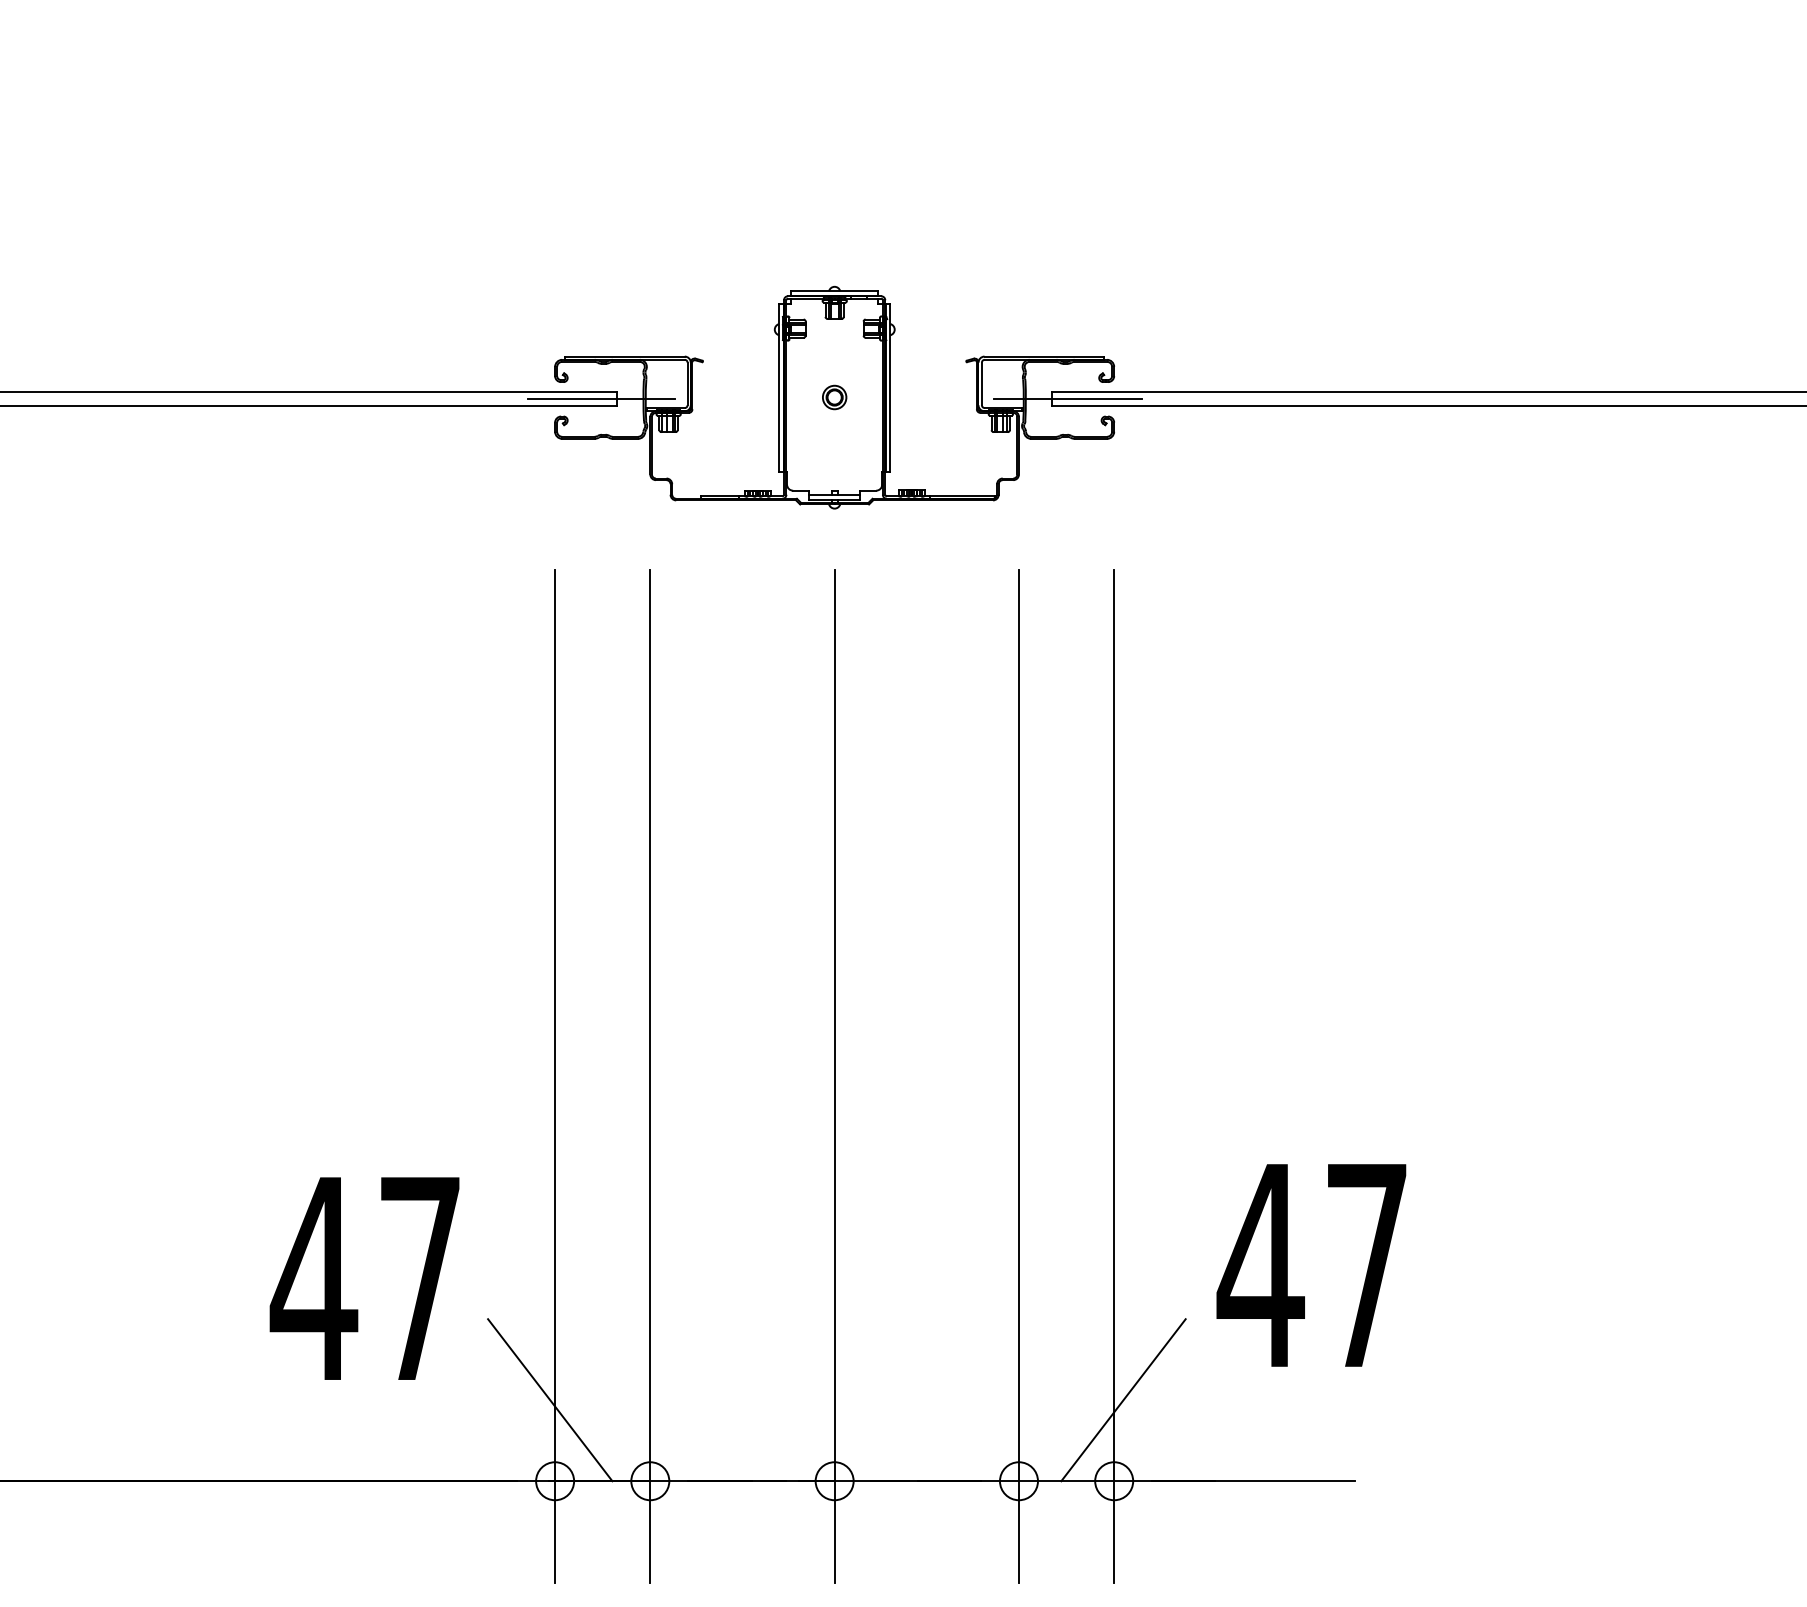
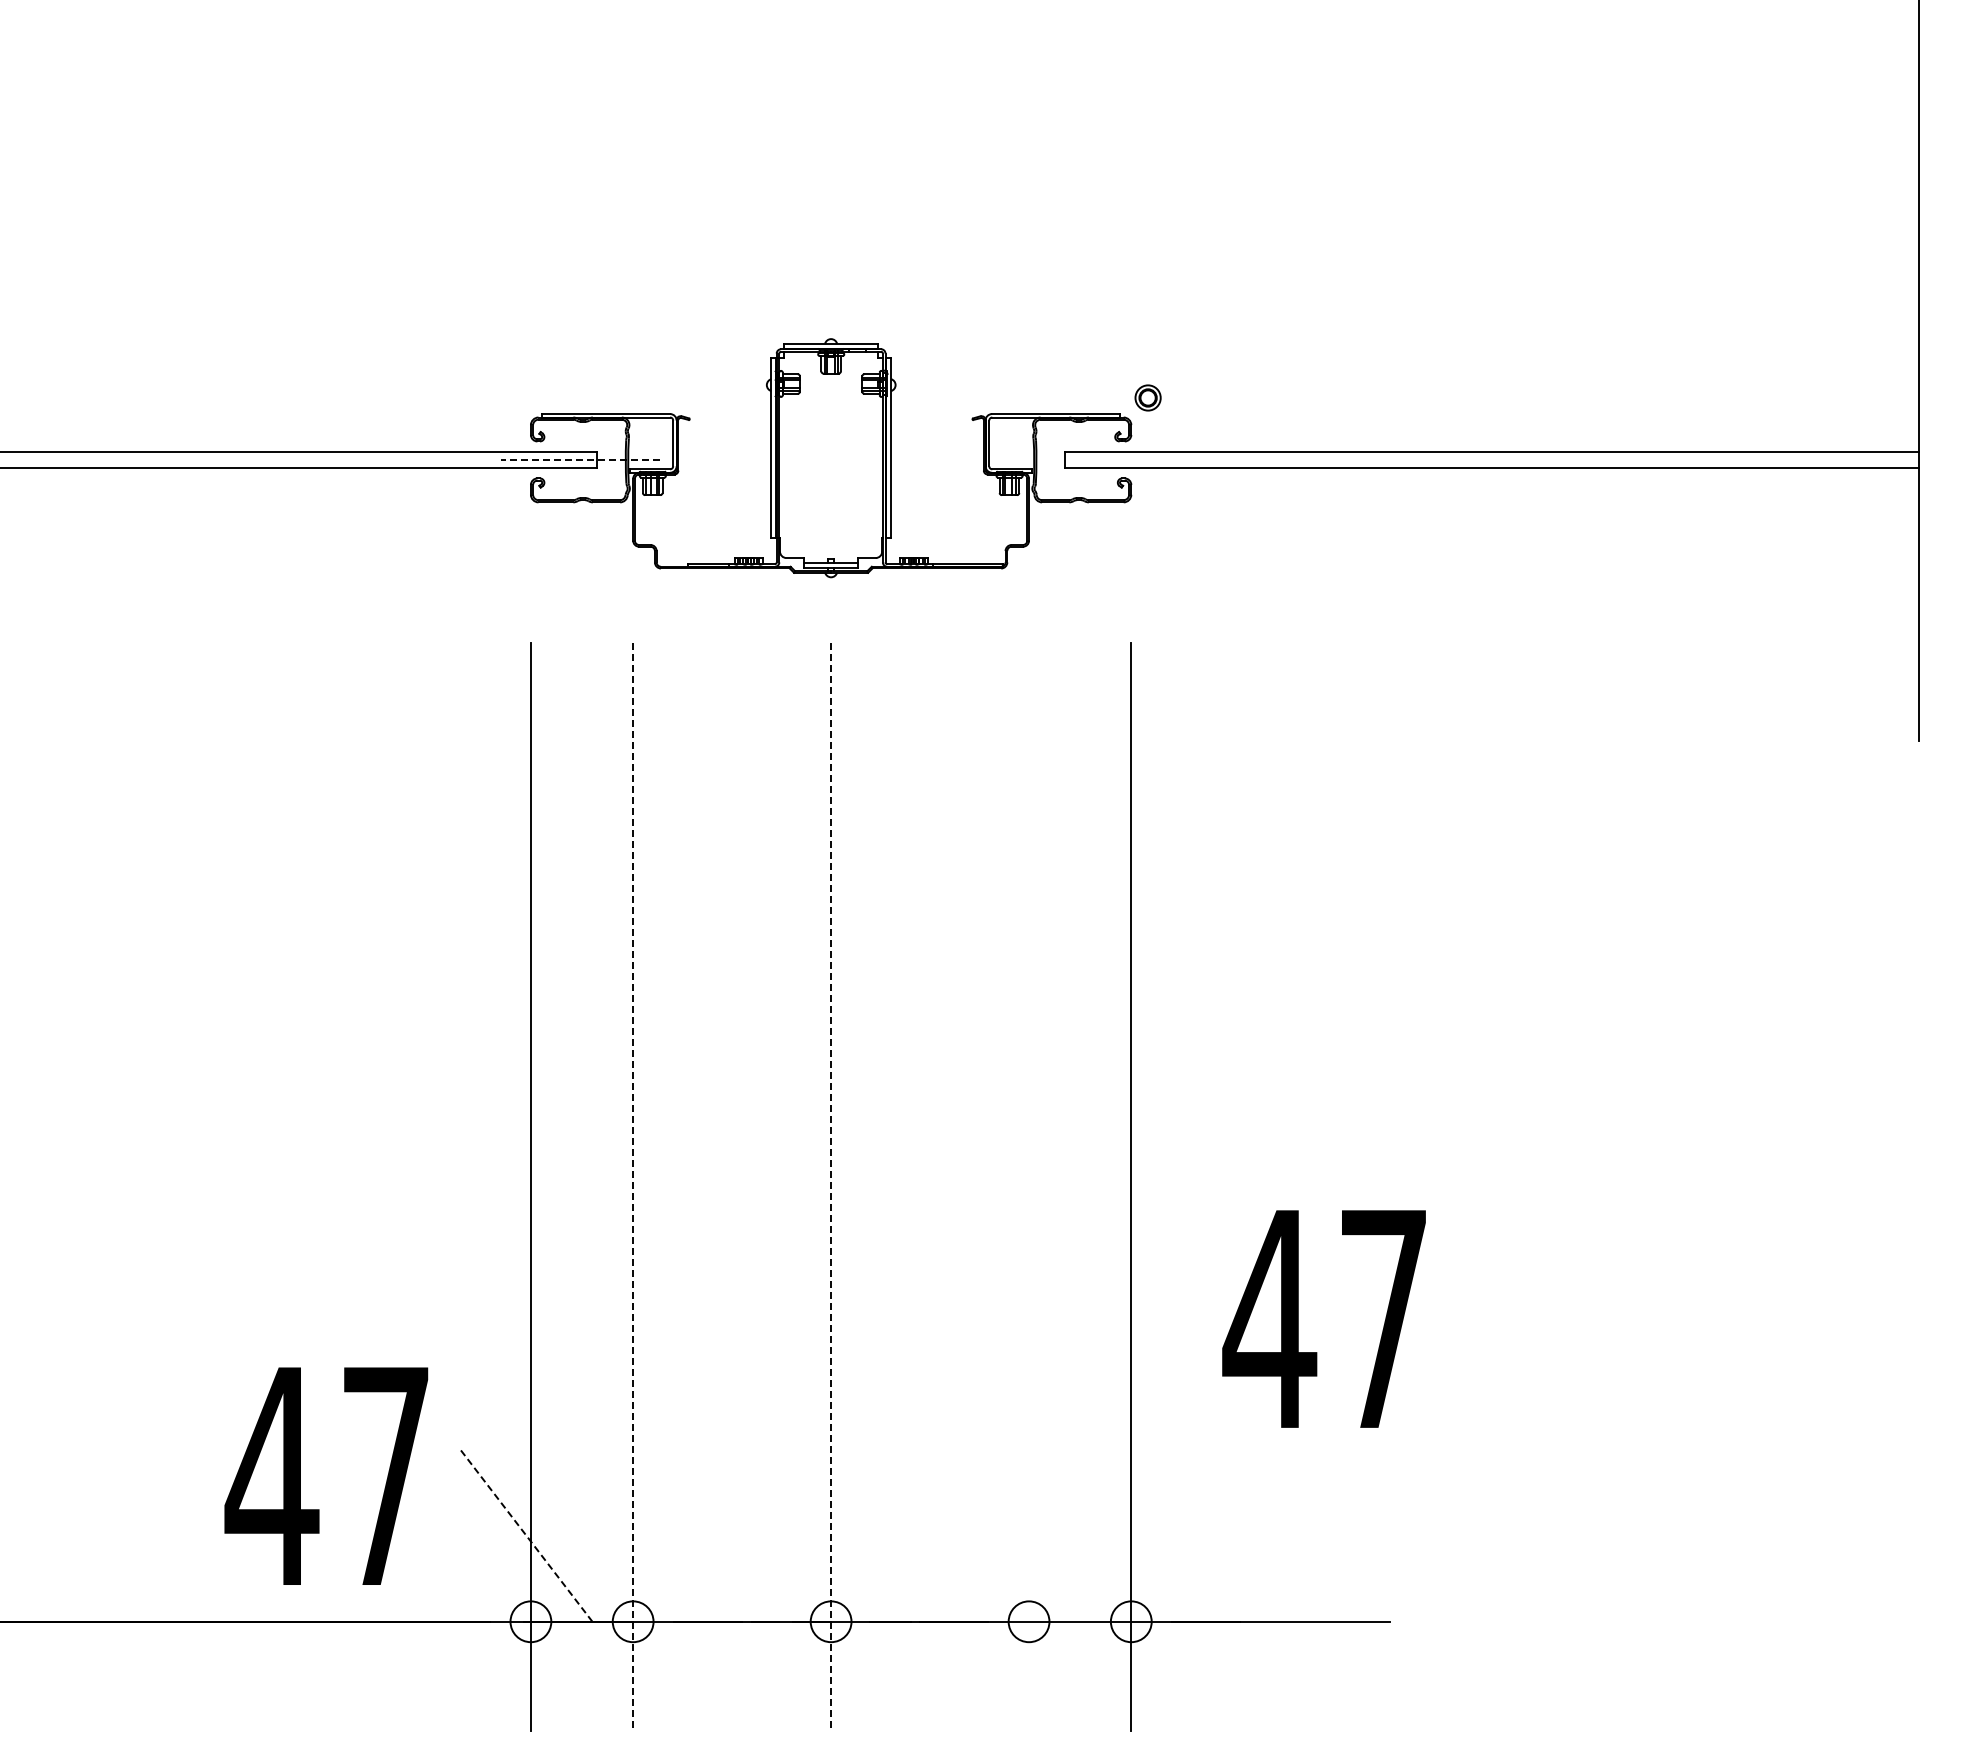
part: (834, 397) -> (1147, 397), moved
line: (601, 398) -> (580, 459), solid -> dashed
line: (1067, 398) -> (1081, 459), removed
line: (650, 1075) -> (633, 1186), solid -> dashed
line: (835, 1075) -> (831, 1186), solid -> dashed
line: (1019, 1075) -> (1029, 1186), removed
text: (1310, 1264) -> (1323, 1318), moved
text: (364, 1277) -> (326, 1475), moved
line: (550, 1399) -> (525, 1534), solid -> dashed
line: (1123, 1399) -> (1141, 1534), removed

